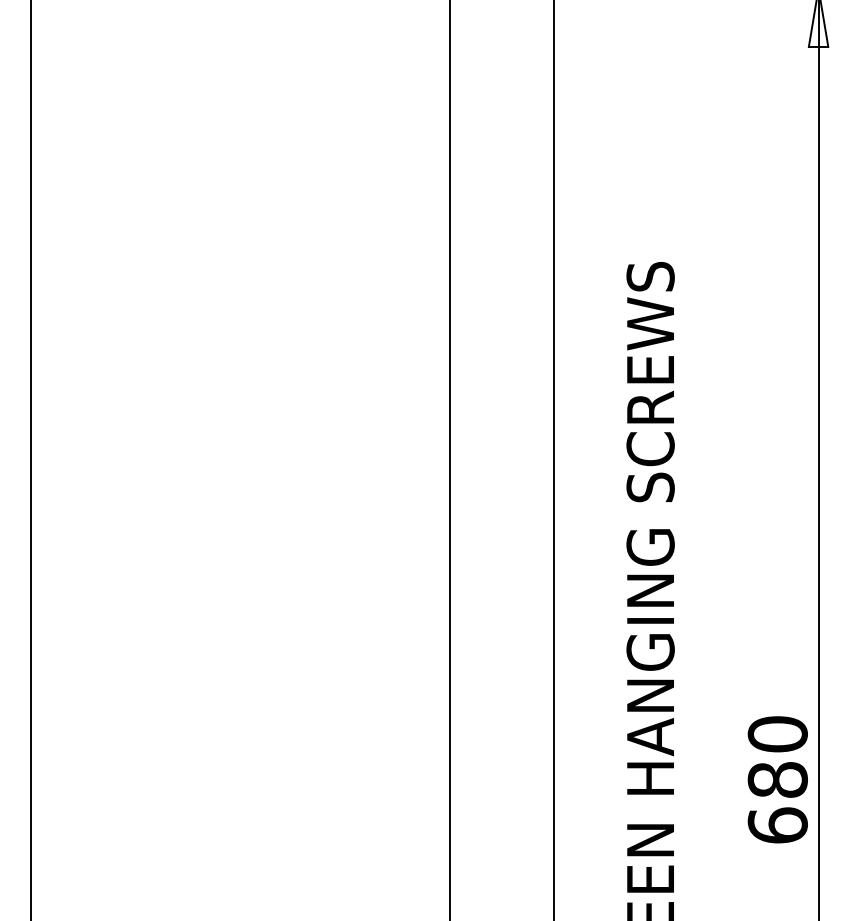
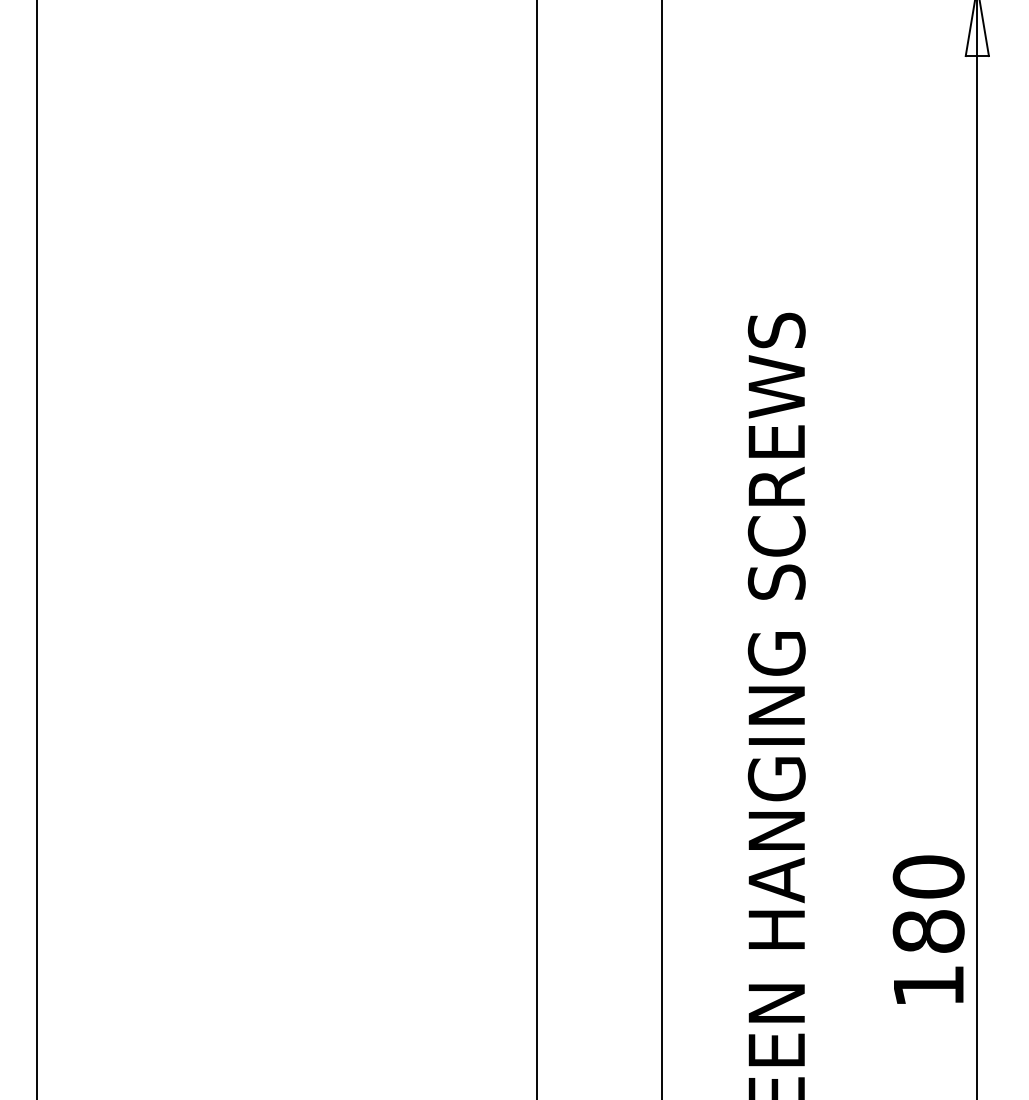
text: (777, 825) -> (928, 985), 680 -> 180

